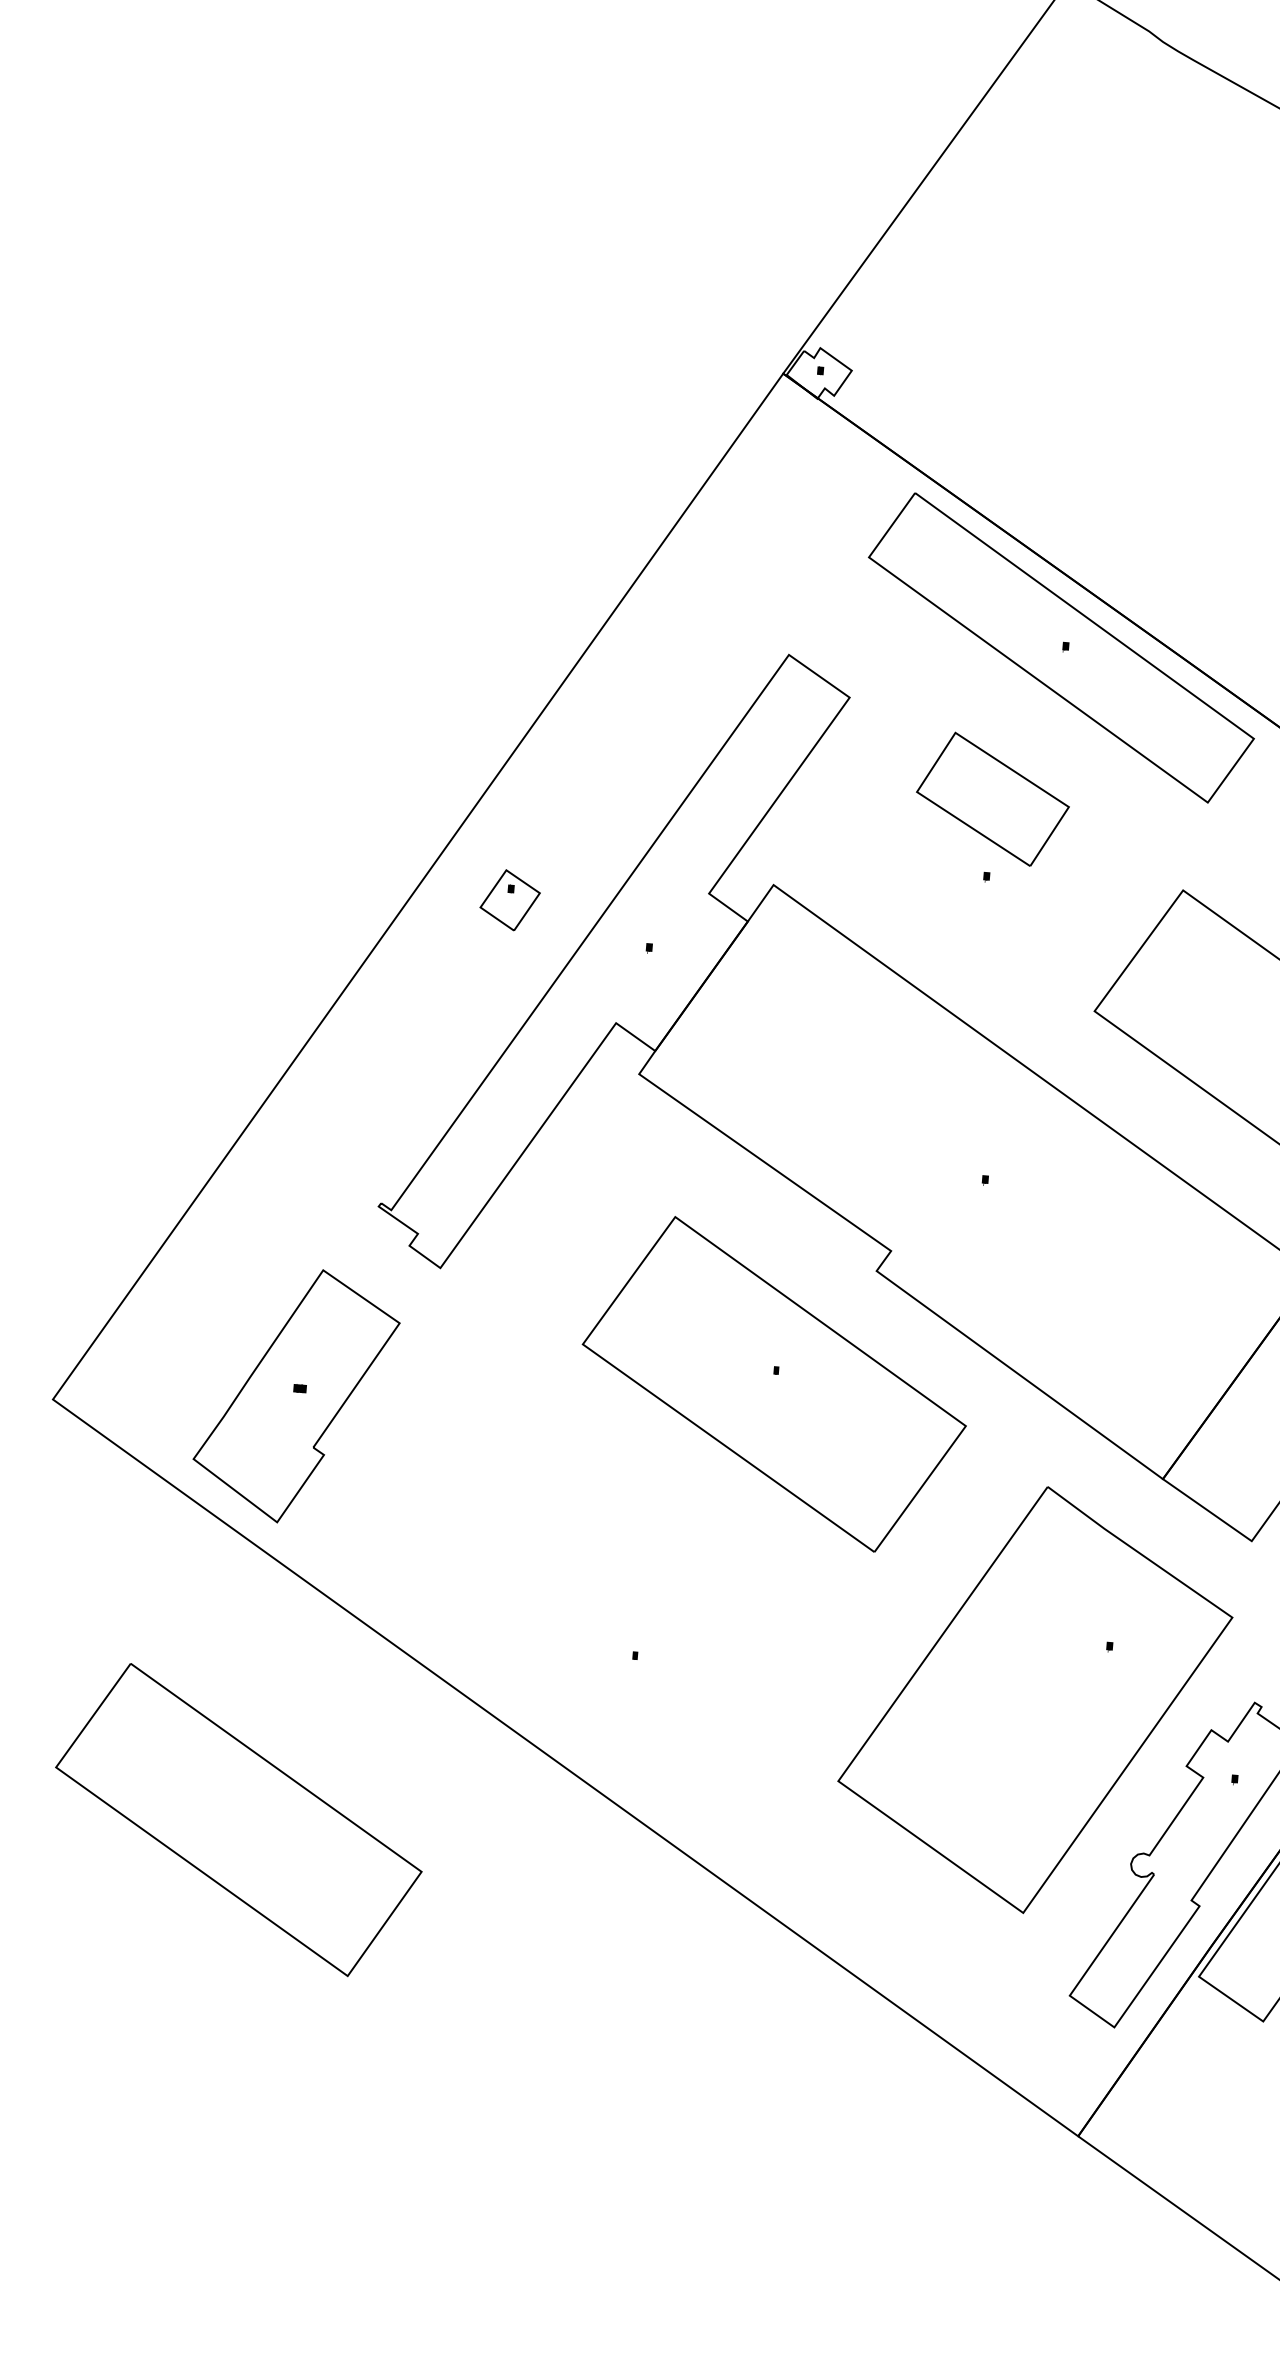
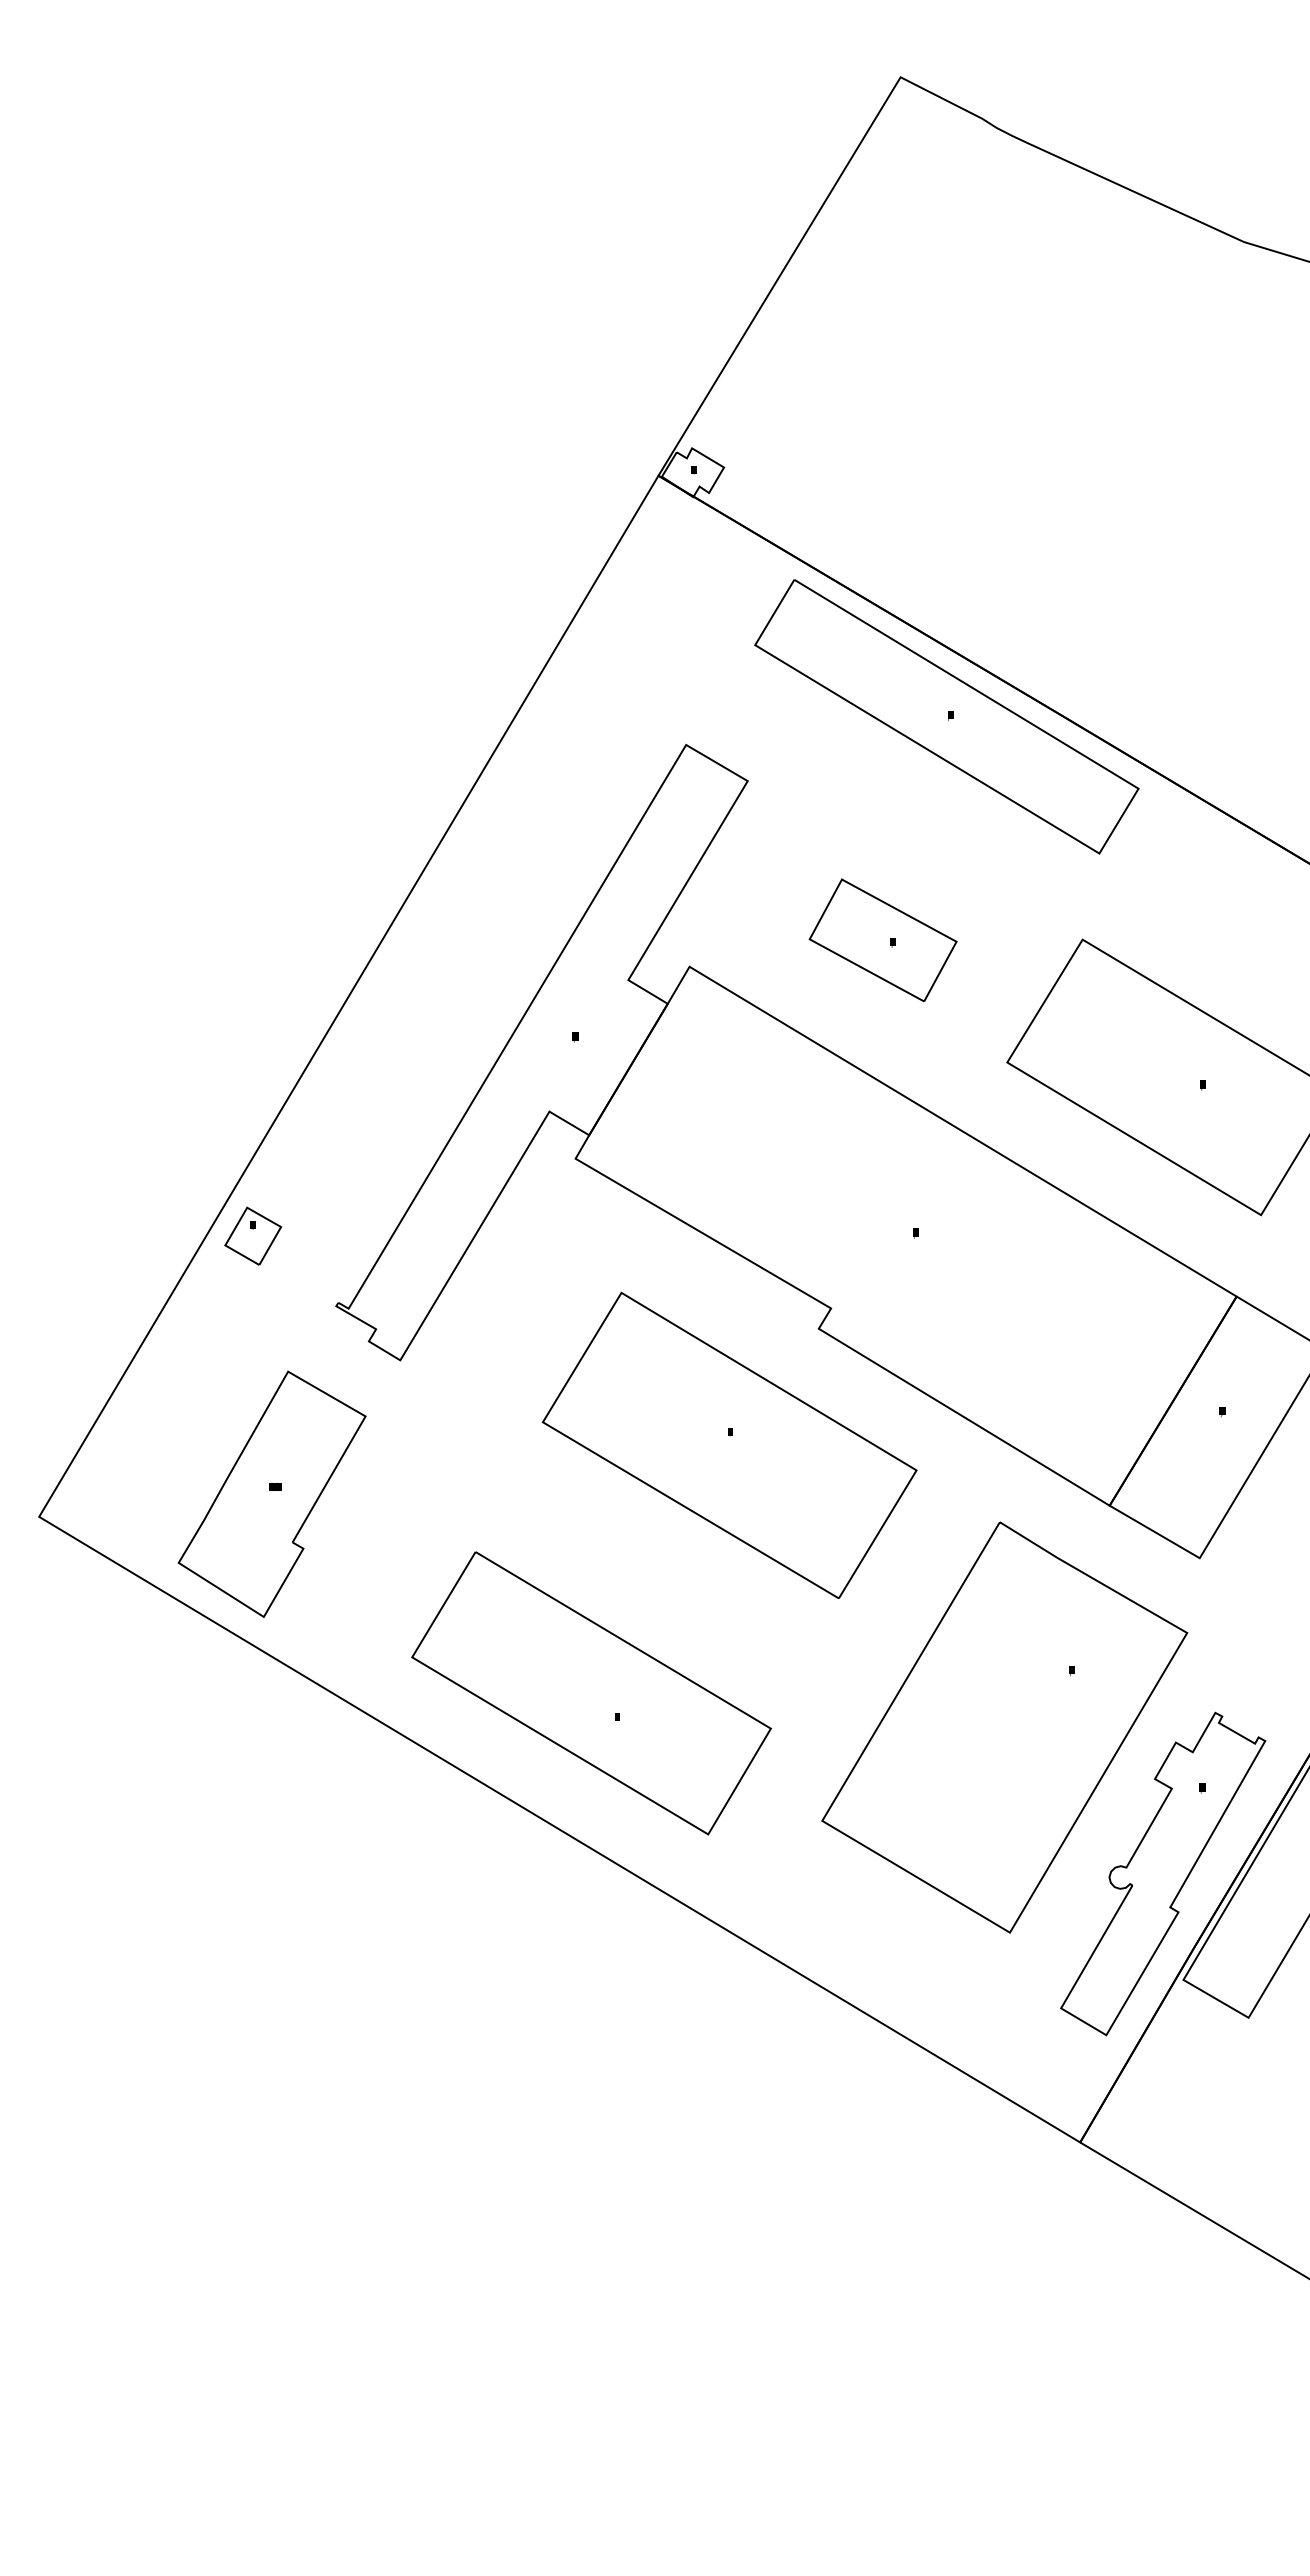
part: (992, 799) -> (882, 940), moved
part: (510, 899) -> (253, 1235), moved
part: (238, 1820) -> (591, 1693), moved

